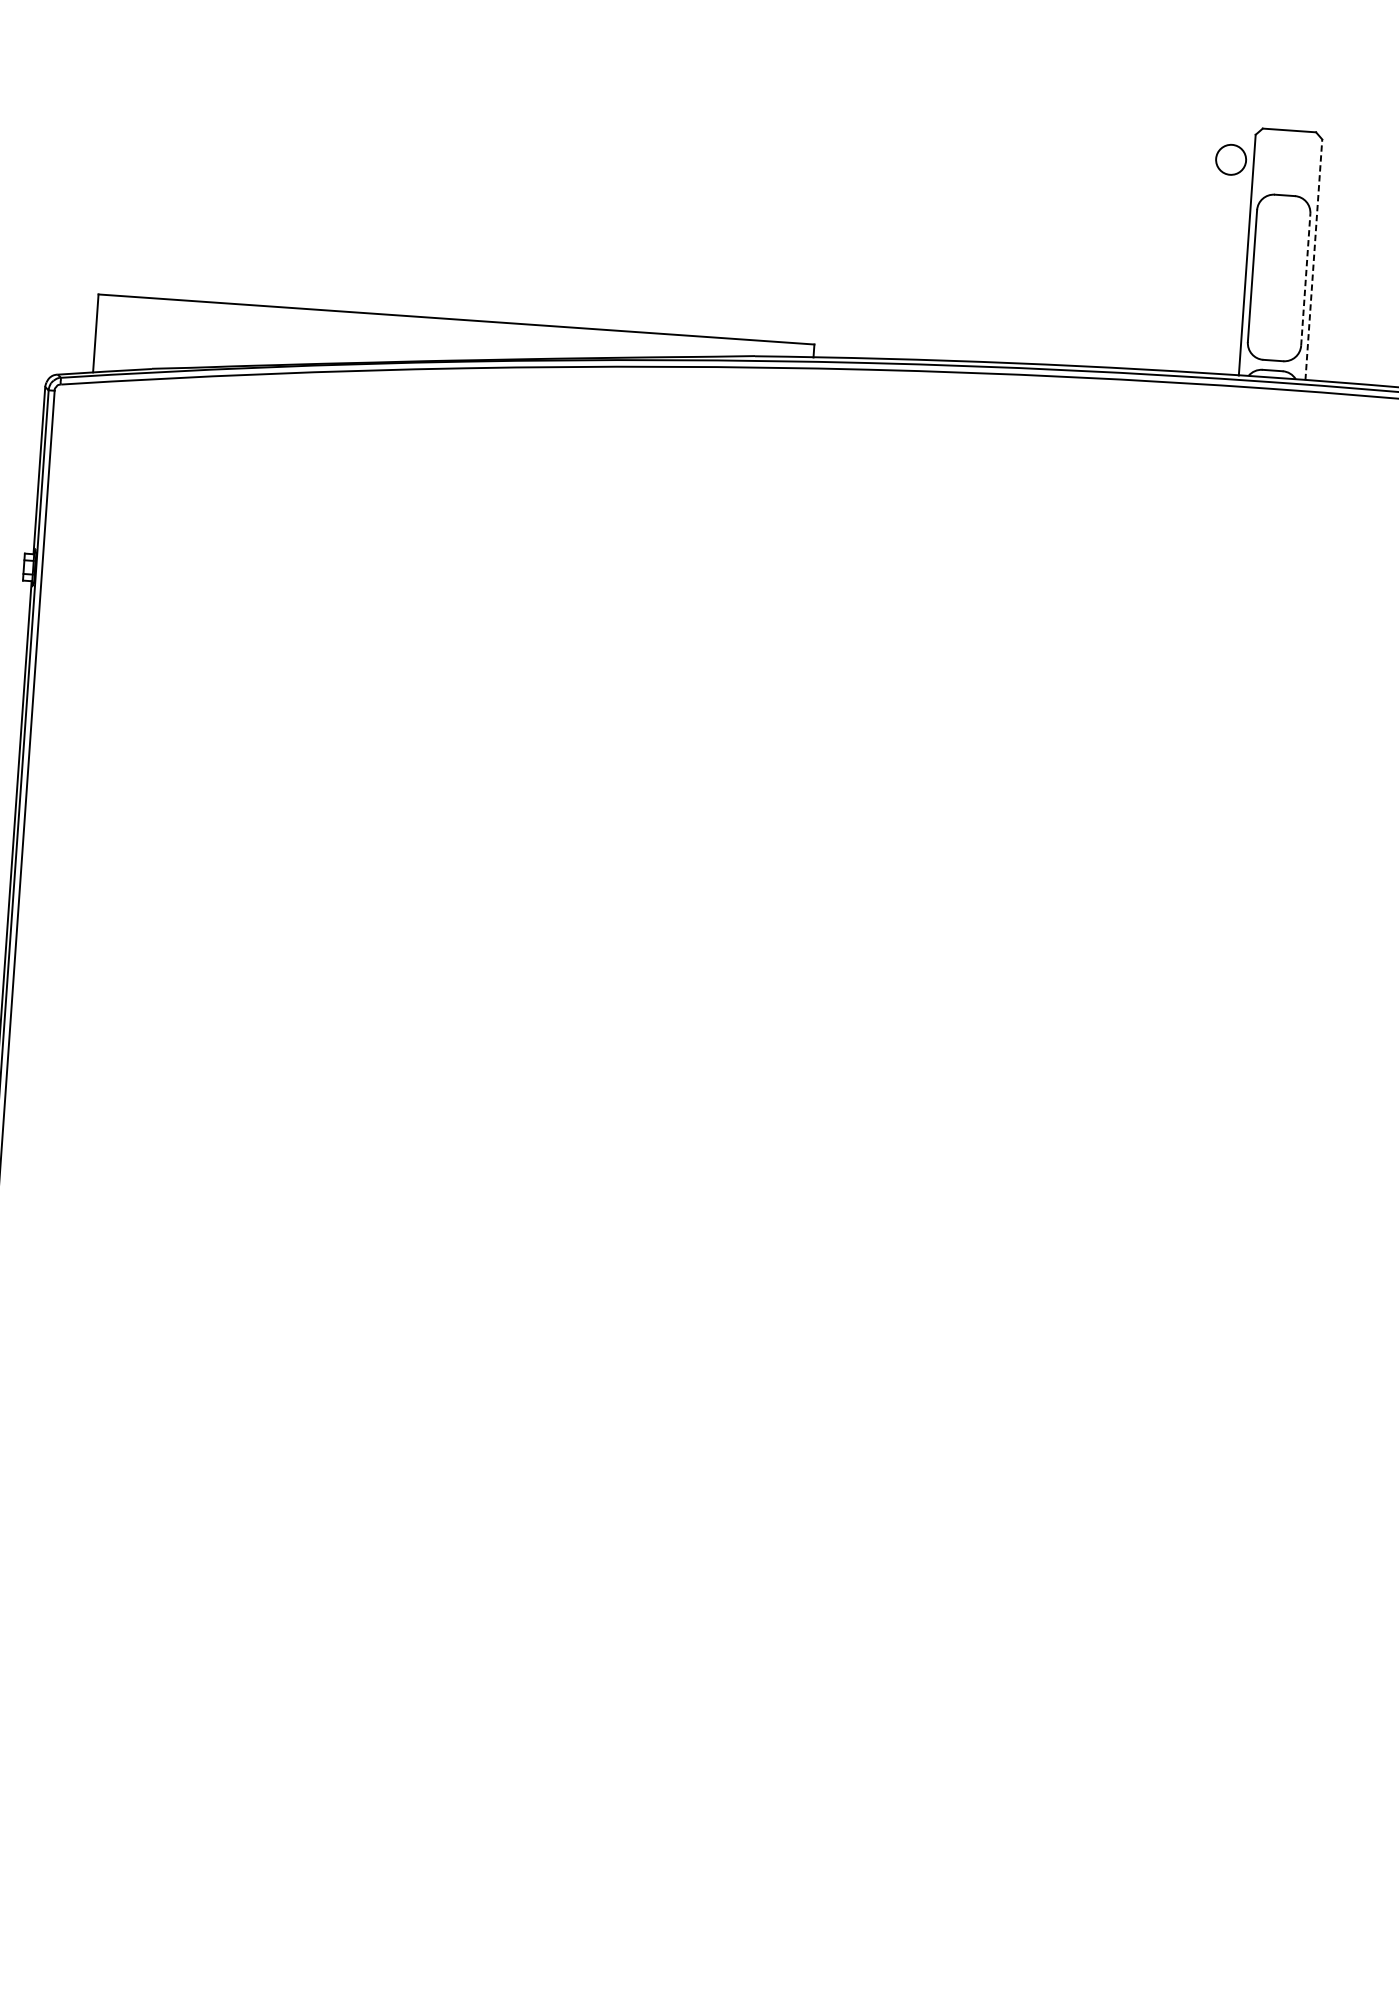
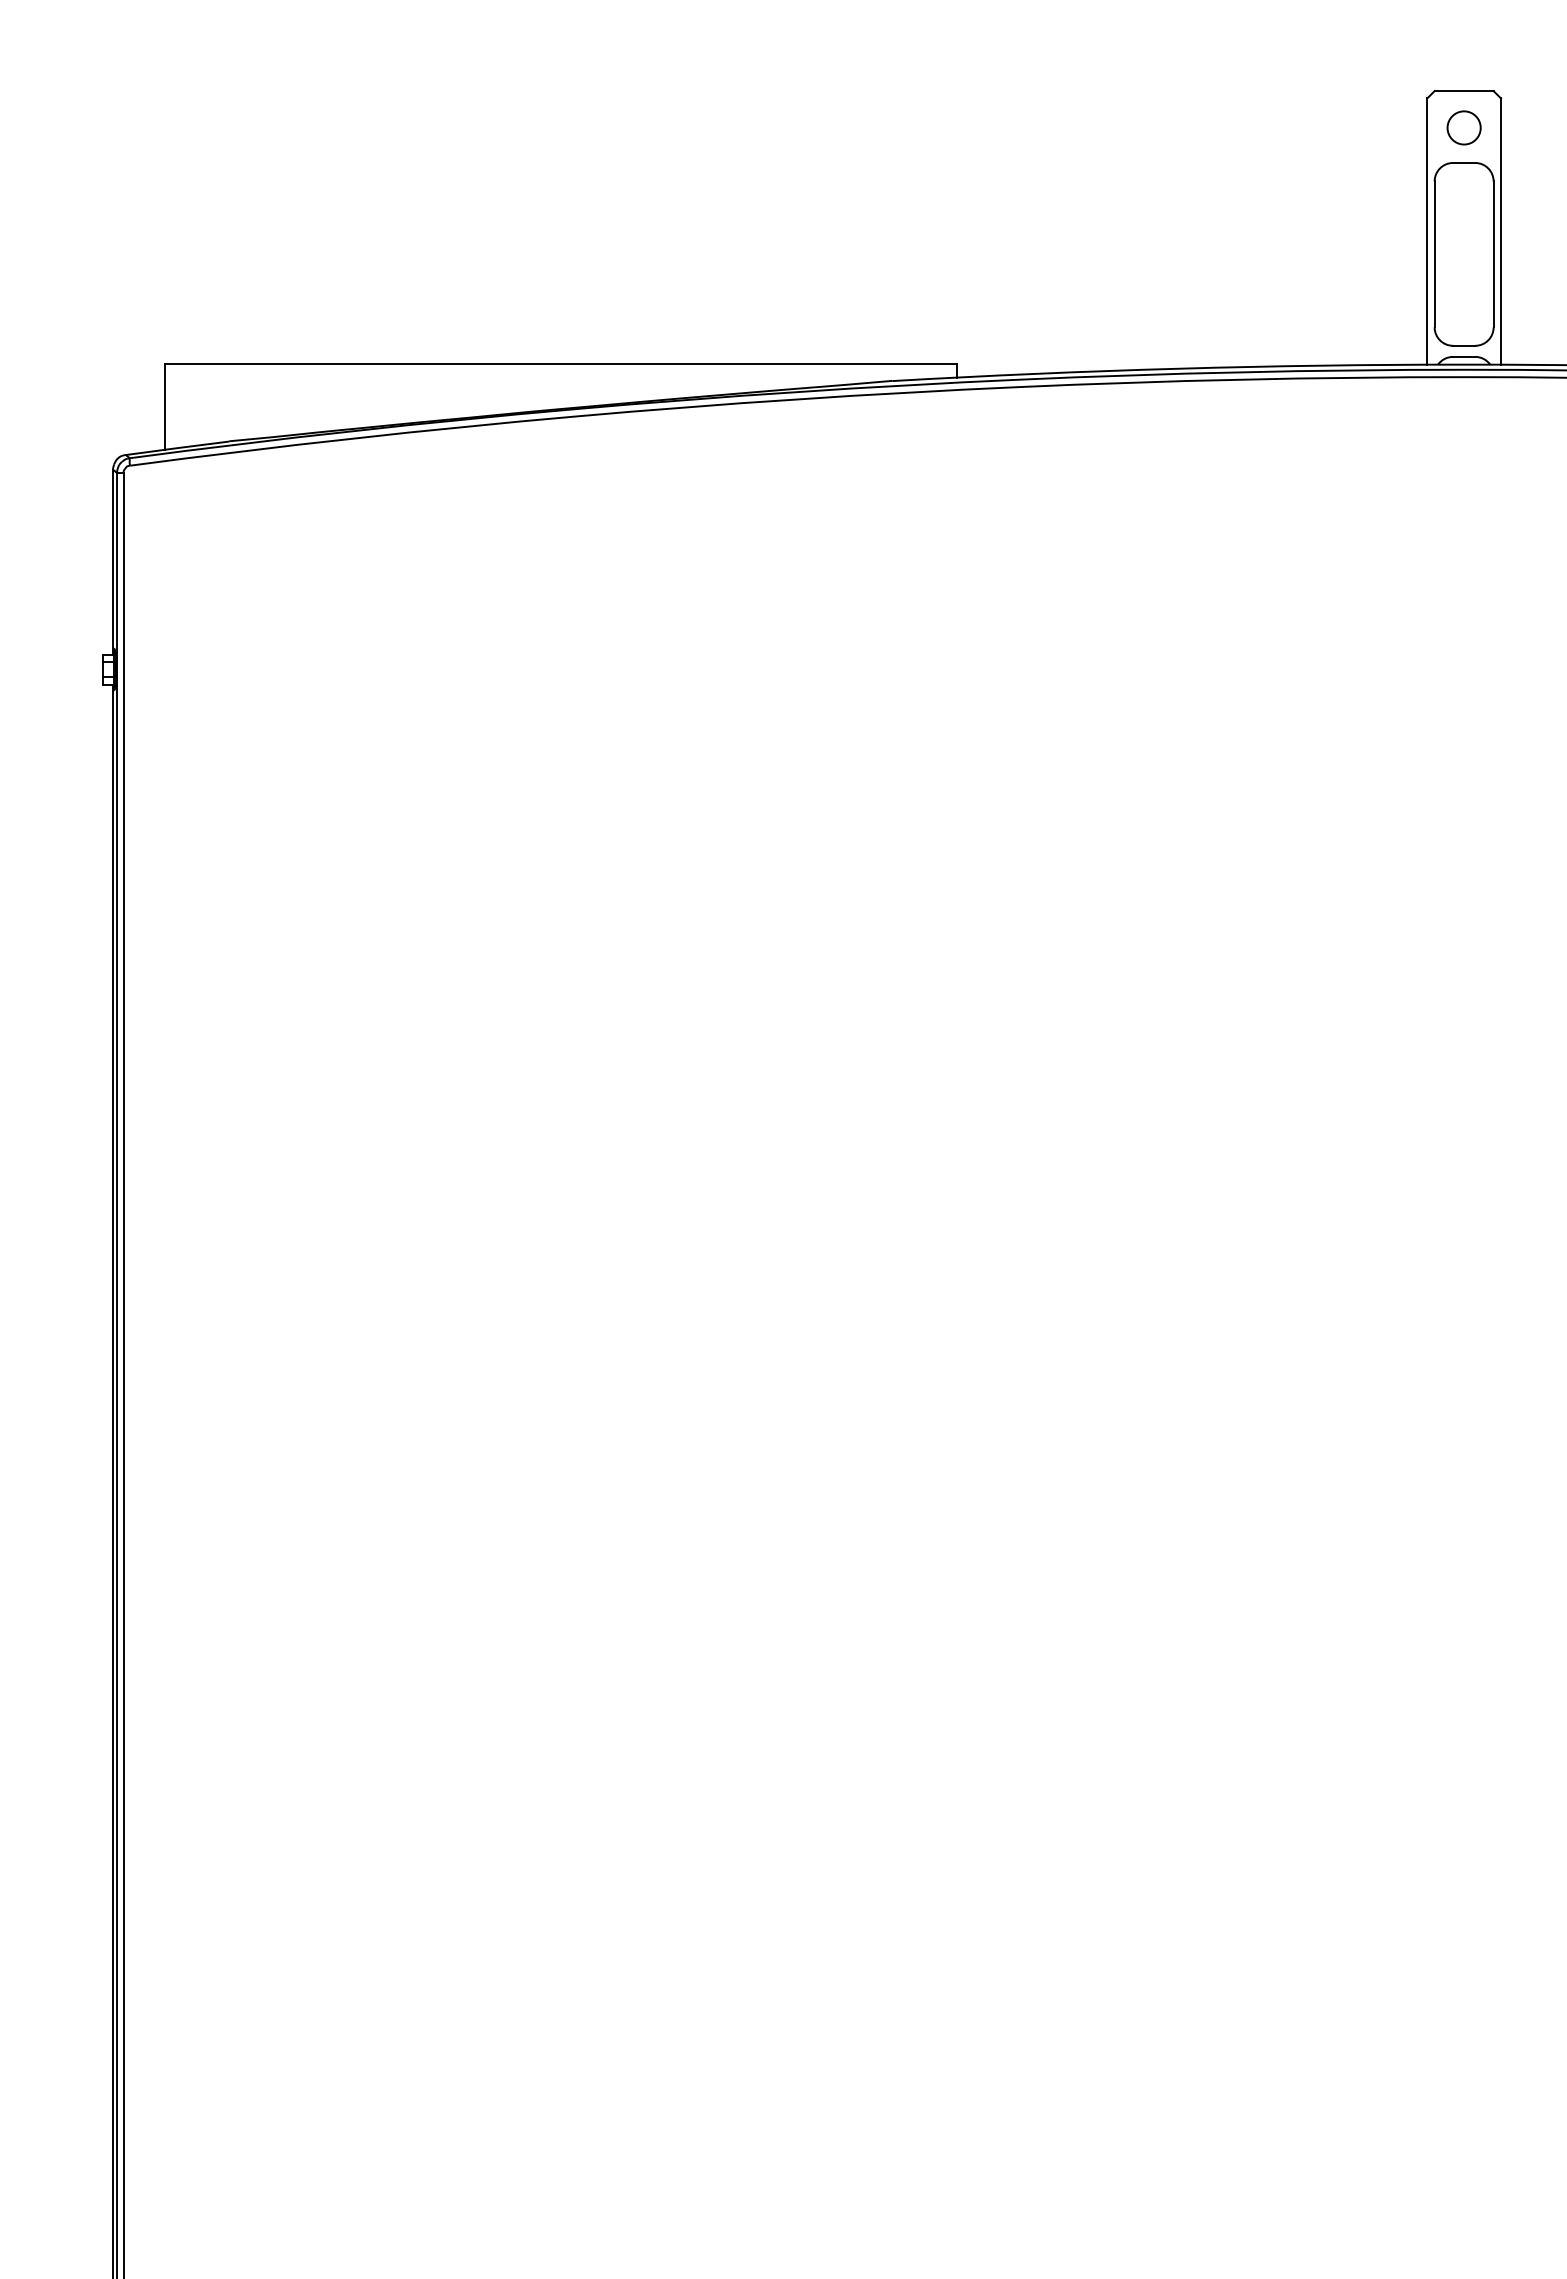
circle: (1230, 159) -> (1463, 127), moved
line: (1314, 259) -> (1501, 231), dashed -> solid
line: (1305, 279) -> (1493, 254), dashed -> solid

